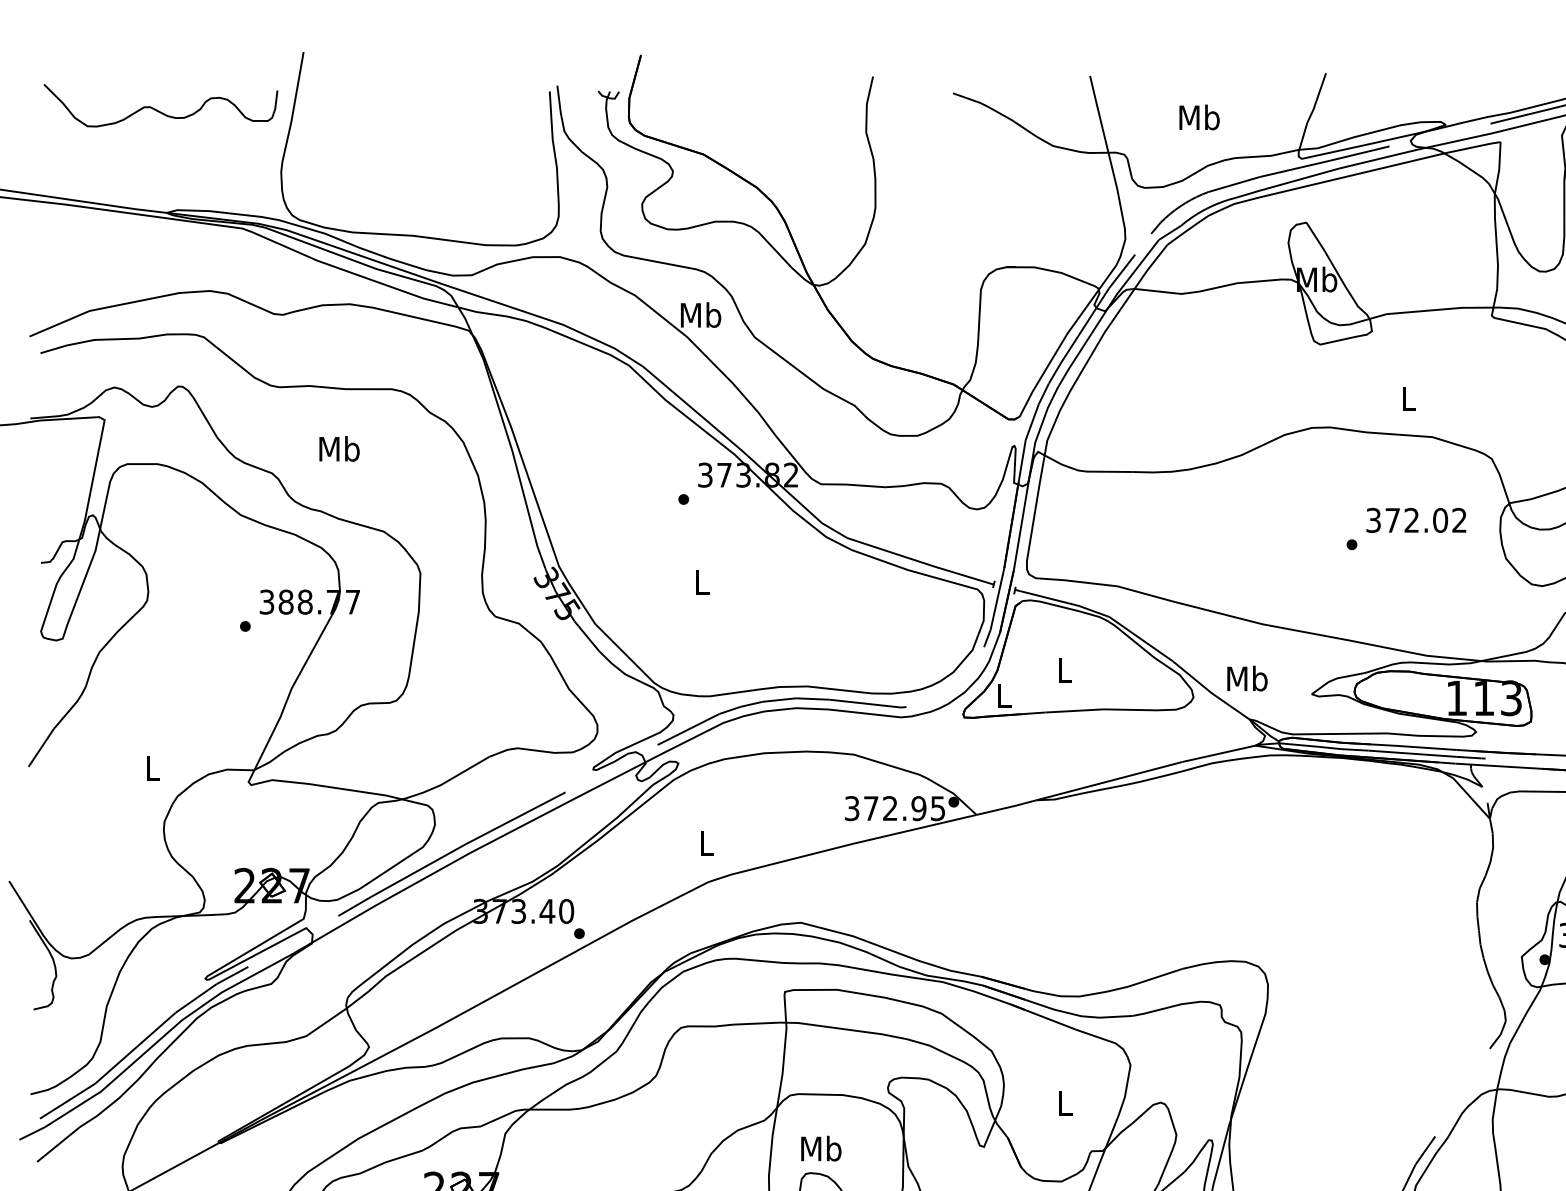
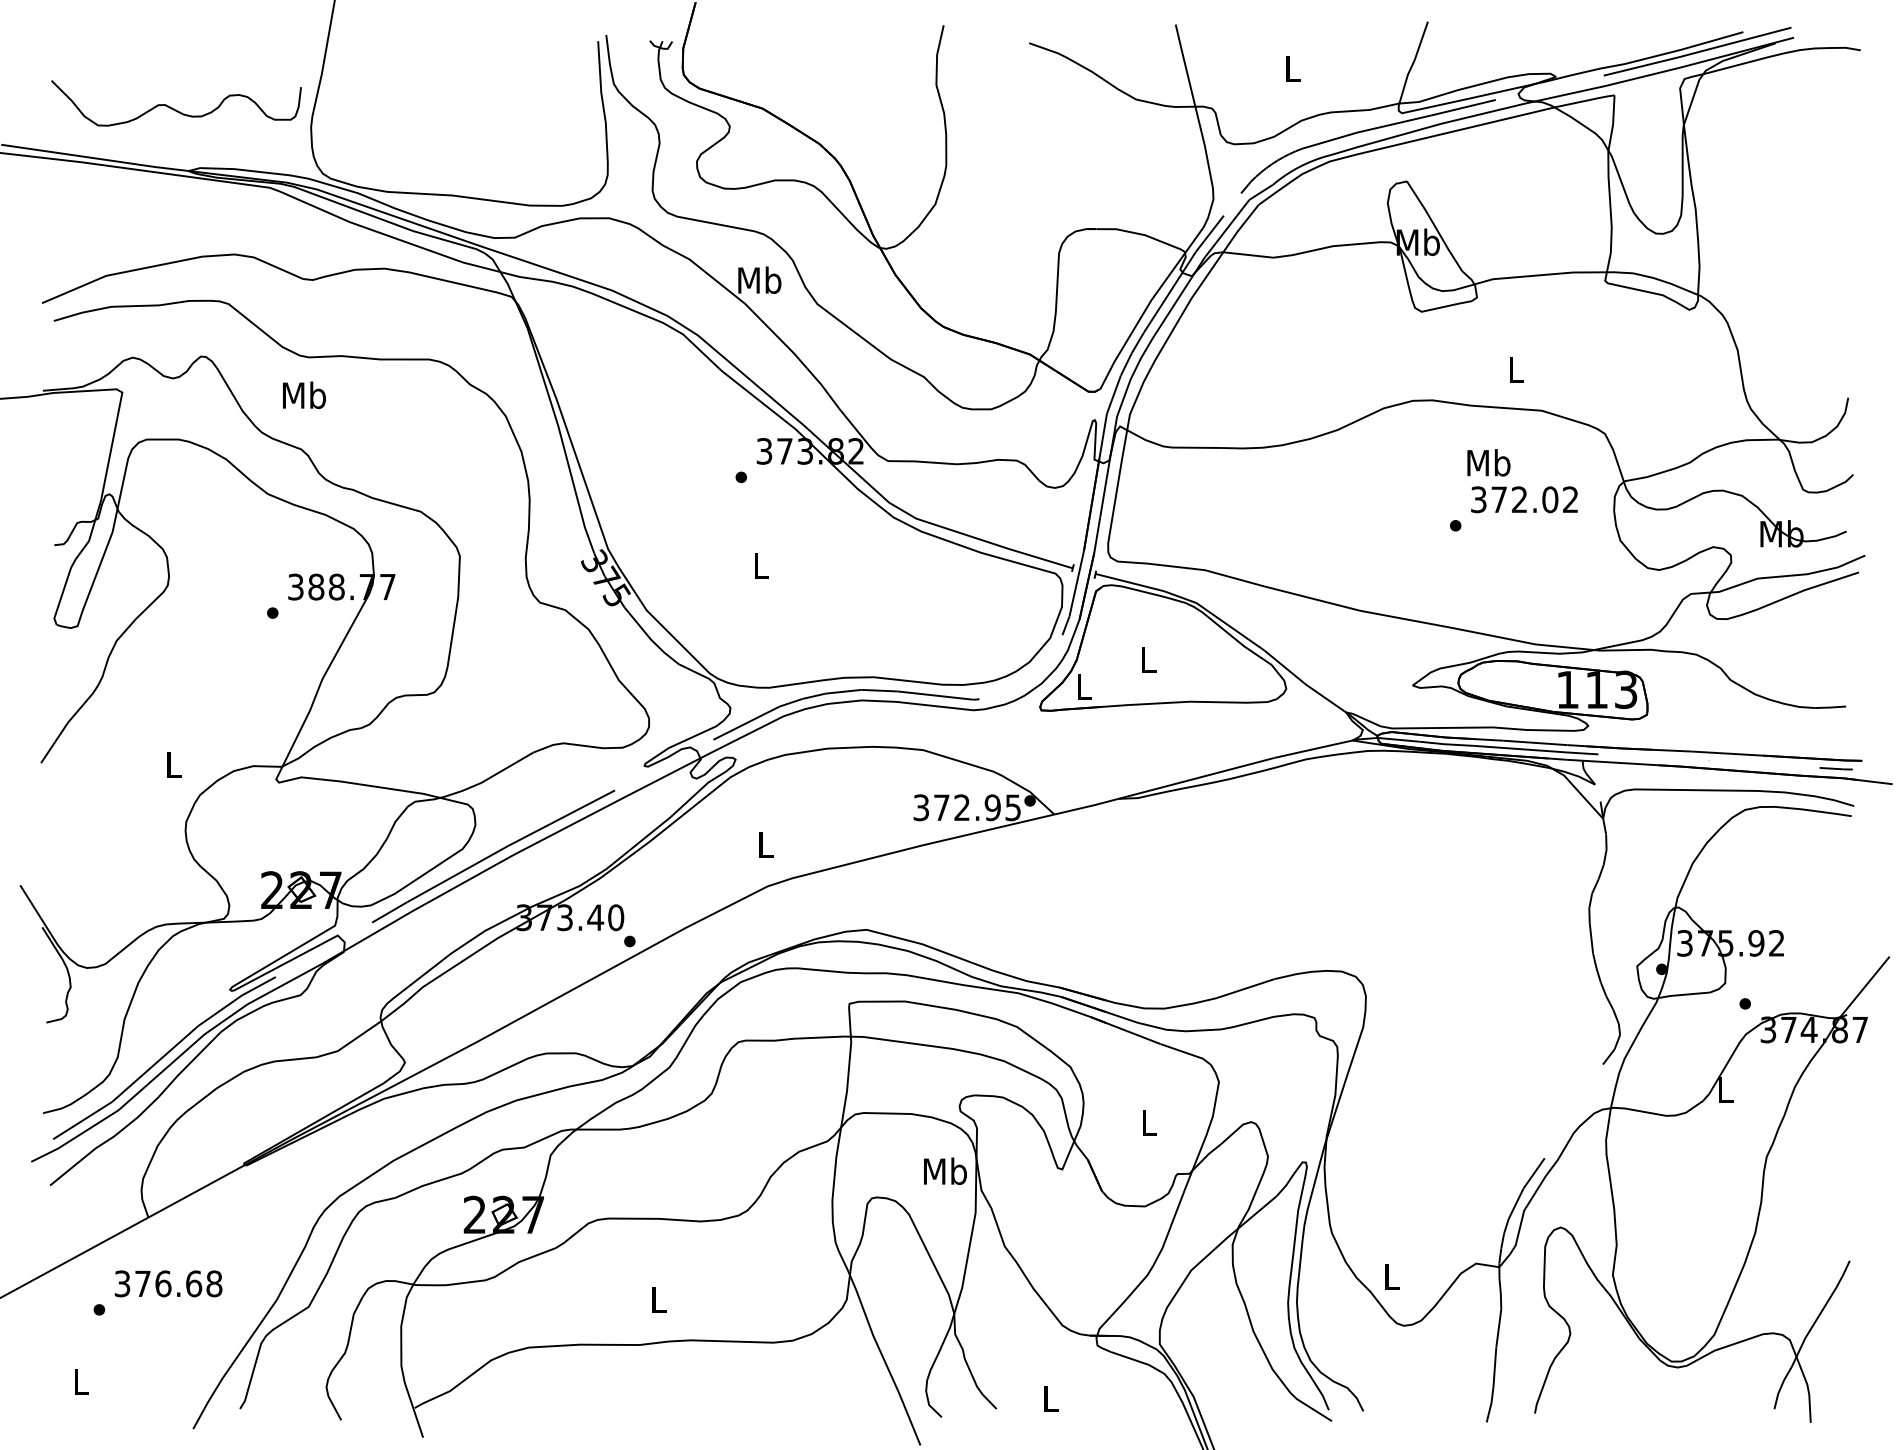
curve: (159, 110) -> (174, 108), moved
text: (1199, 116) -> (1292, 68), Mb -> L
text: (339, 448) -> (304, 394), moved
text: (1247, 678) -> (1488, 462), moved
text: (821, 1147) -> (945, 1170), moved

